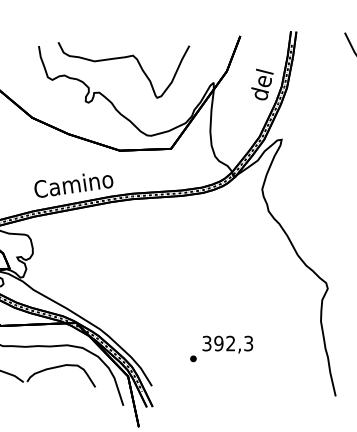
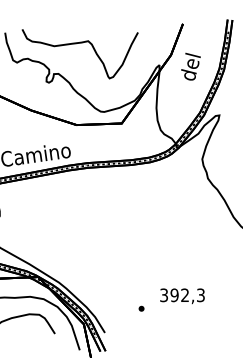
text: (262, 84) -> (191, 66), moved
text: (227, 344) -> (182, 296), moved

